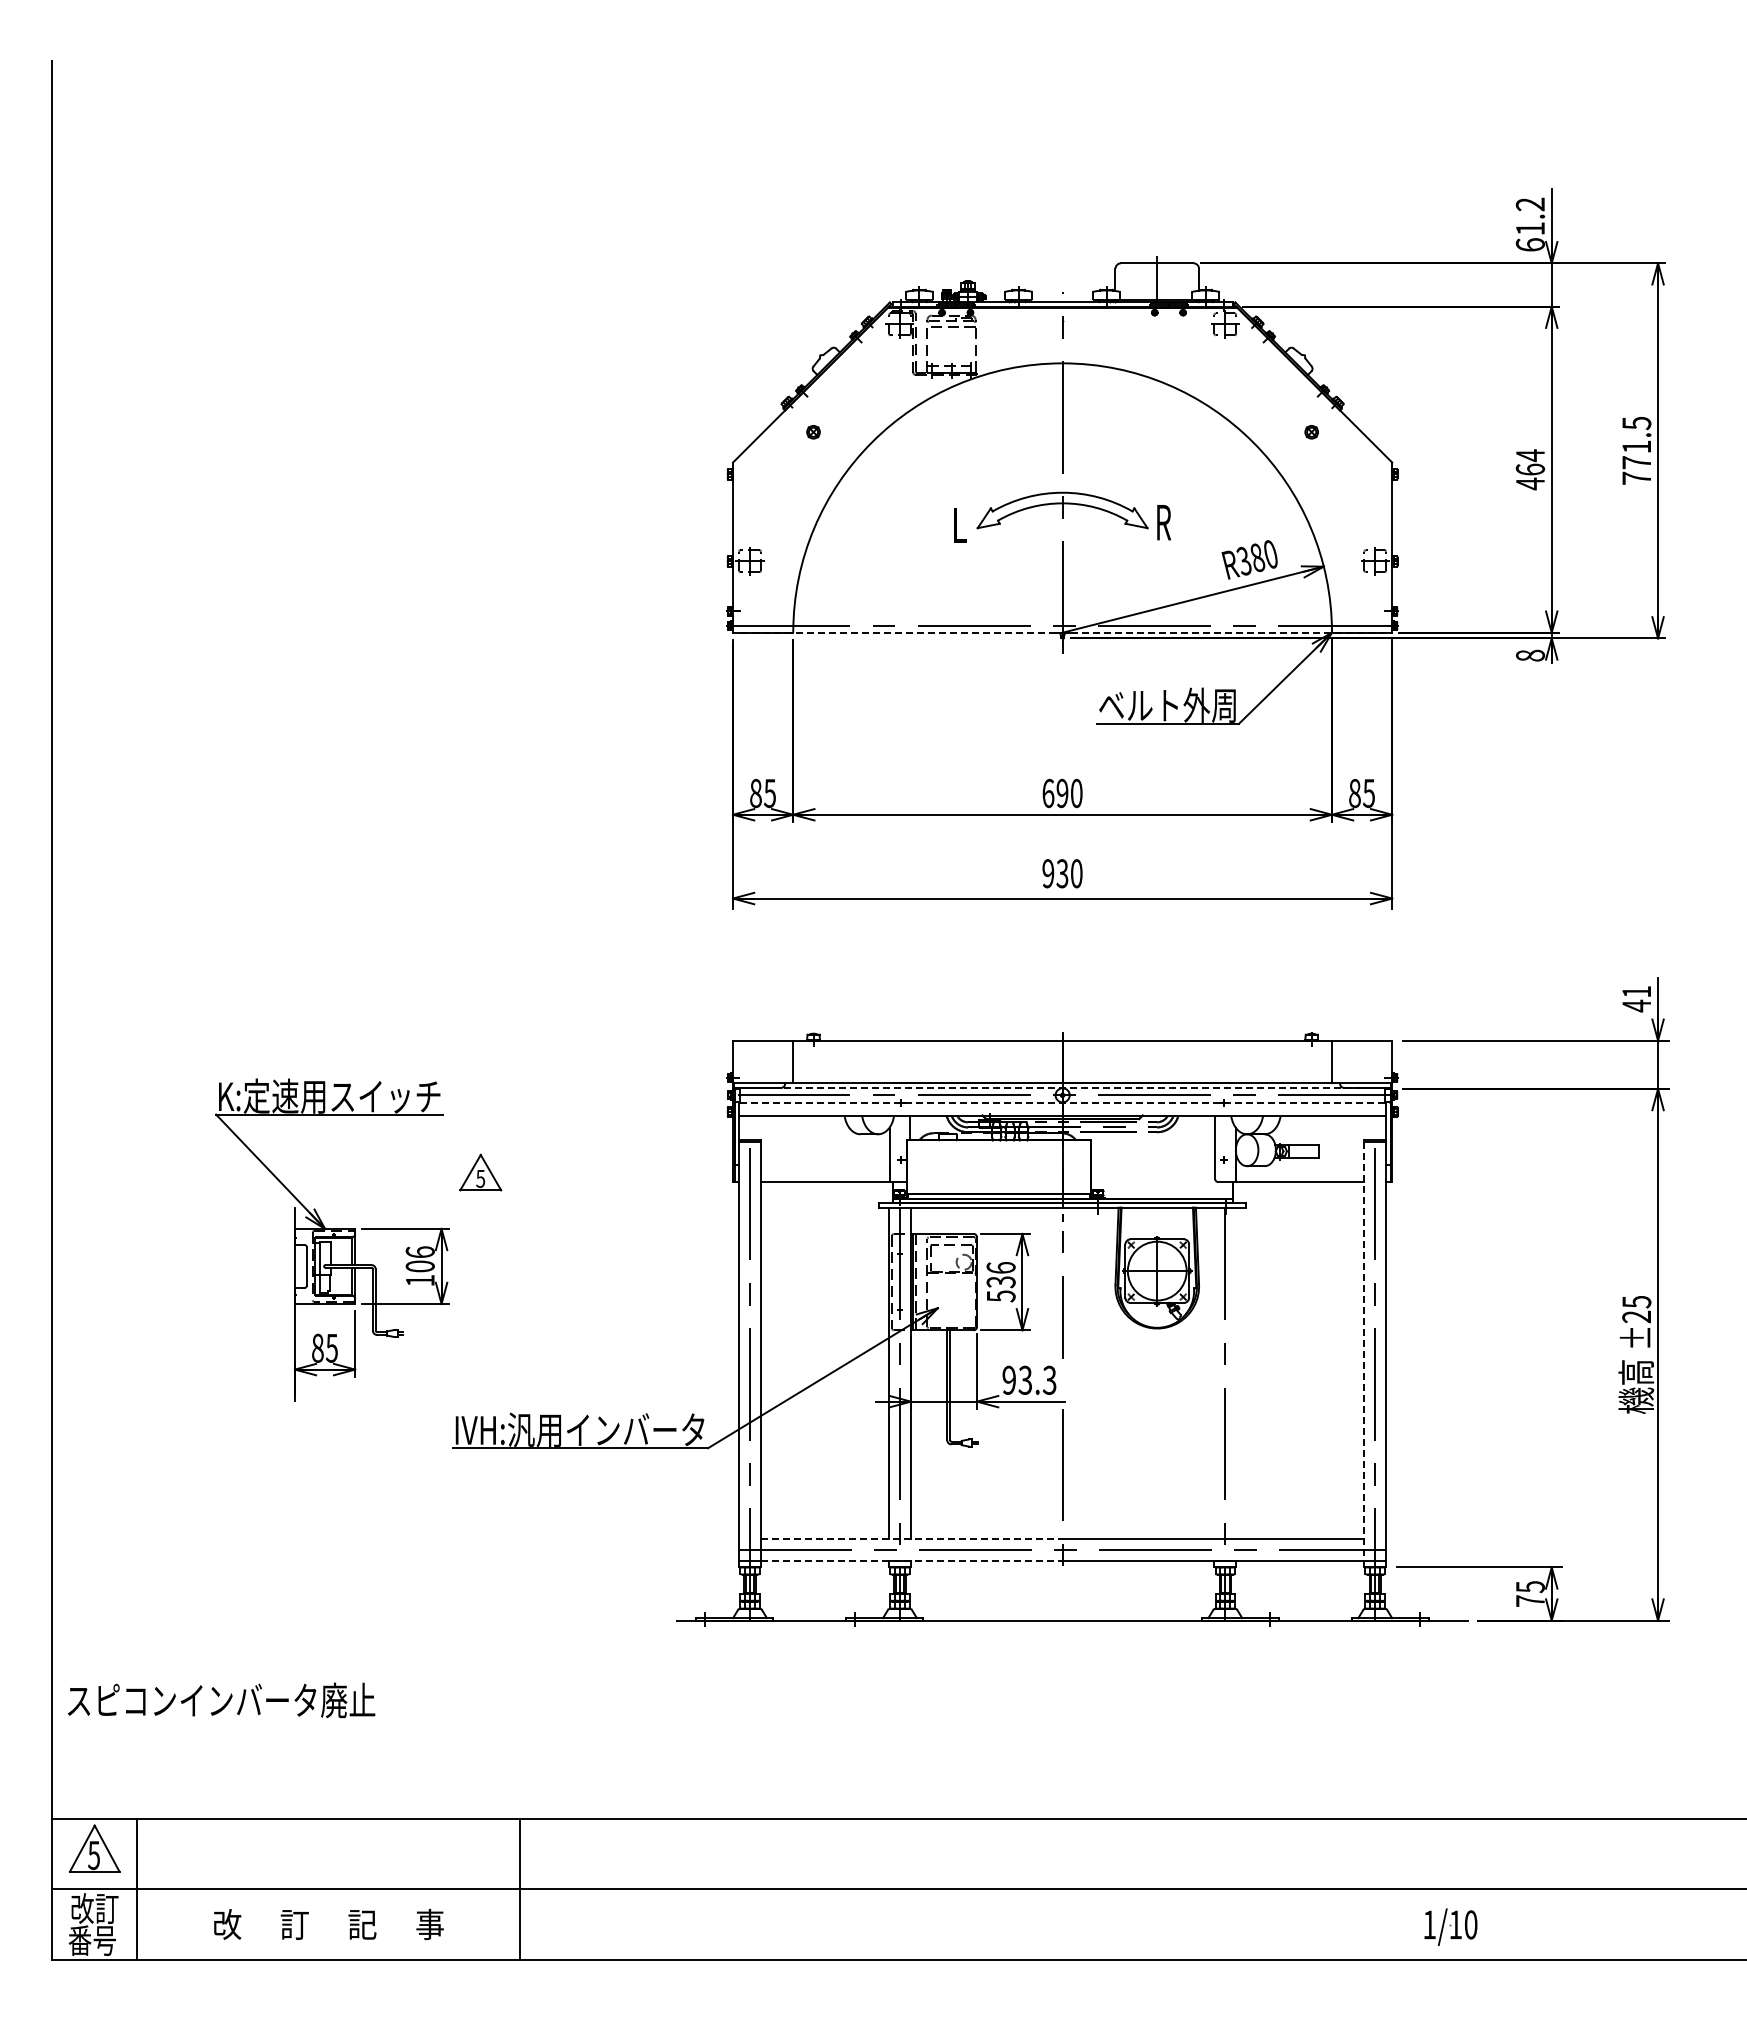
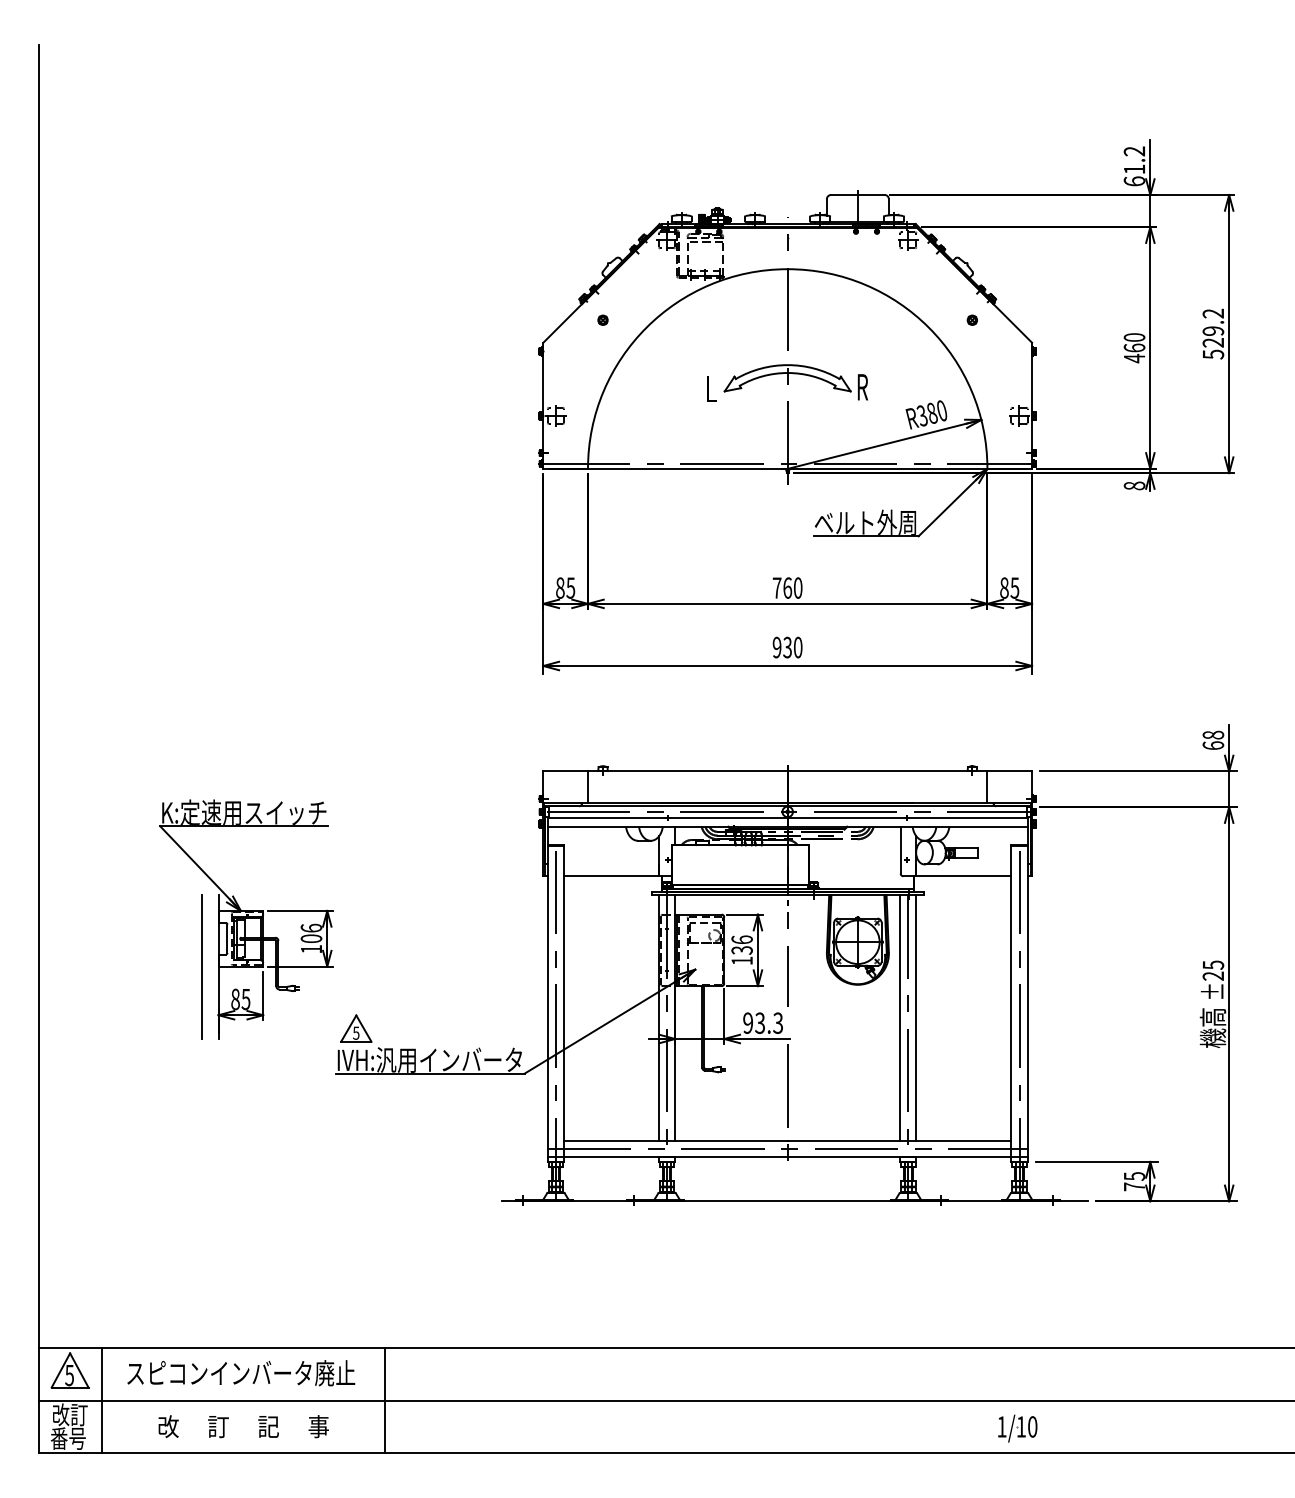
text: (1636, 450) -> (1213, 333), 771.5 -> 529.2
text: (1530, 455) -> (1134, 337), 464 -> 460
line: (1063, 632) -> (788, 468), dashed -> solid
text: (1055, 793) -> (782, 588), 690 -> 760
text: (1636, 999) -> (1213, 740), 41 -> 68
line: (1063, 1087) -> (788, 806), dashed -> solid
line: (1062, 1102) -> (787, 817), dashed -> solid
part: (480, 1172) -> (356, 1028), moved
text: (1001, 1296) -> (742, 961), 536 -> 136
line: (272, 1304) -> (201, 966), added
line: (1364, 1353) -> (1011, 1003), dashed -> solid
line: (1214, 1373) -> (900, 1018), added
line: (1236, 1373) -> (916, 1018), added
line: (911, 1539) -> (675, 1141), dashed -> solid
line: (911, 1561) -> (675, 1157), dashed -> solid
text: (221, 1700) -> (241, 1373), moved
part: (1450, 1926) -> (1017, 1428), moved

